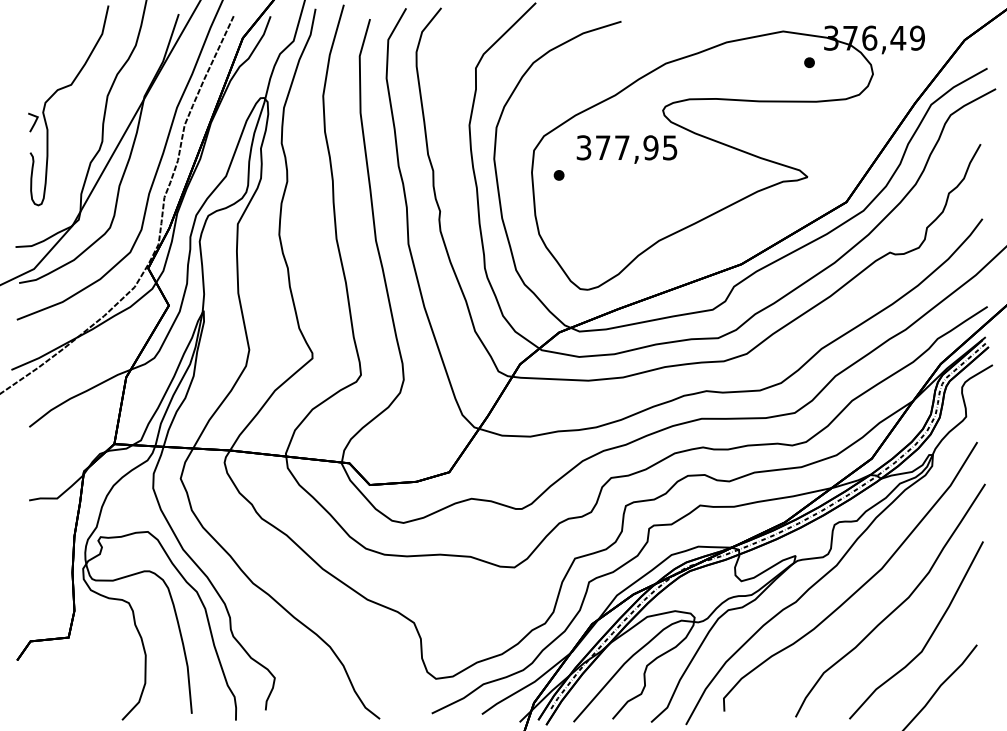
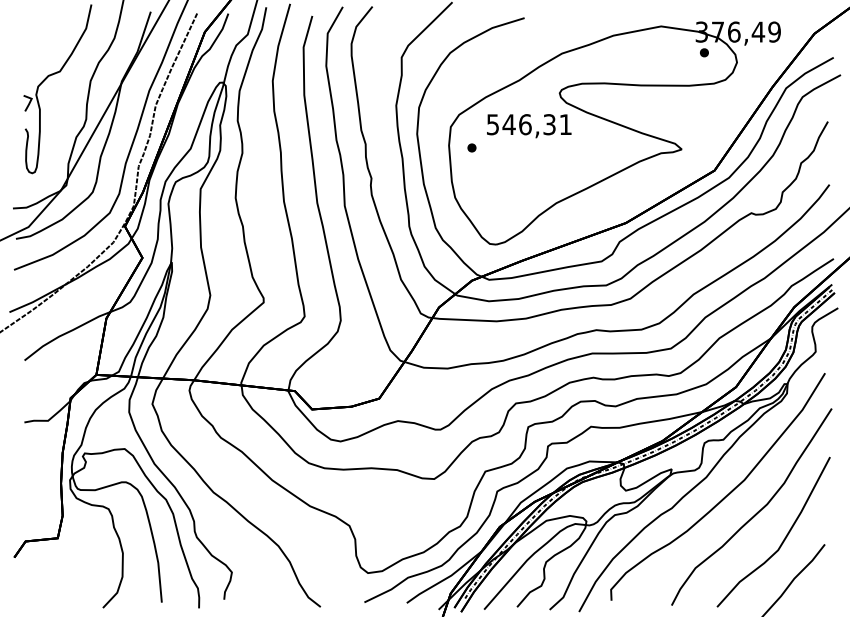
part: (809, 62) -> (704, 52), moved
text: (627, 147) -> (529, 124), 377,95 -> 546,31

